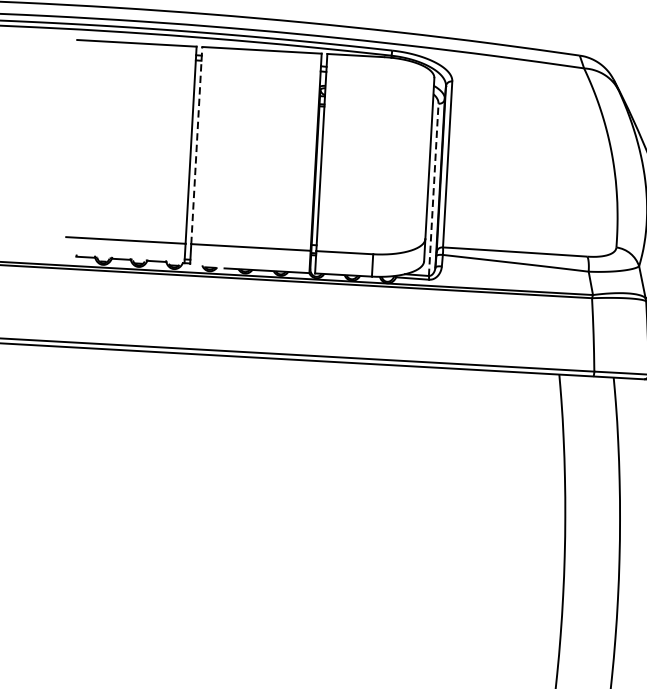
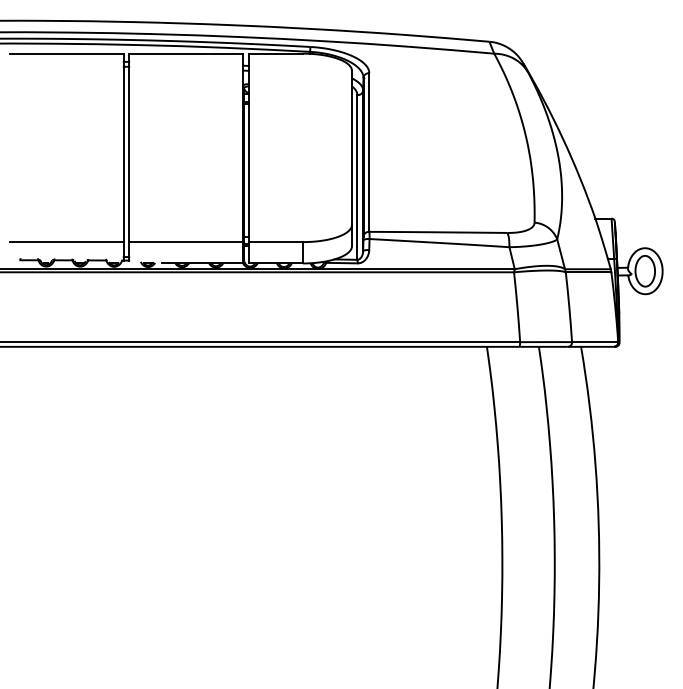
line: (197, 145) -> (129, 147), dashed -> solid
line: (433, 188) -> (357, 176), dashed -> solid

